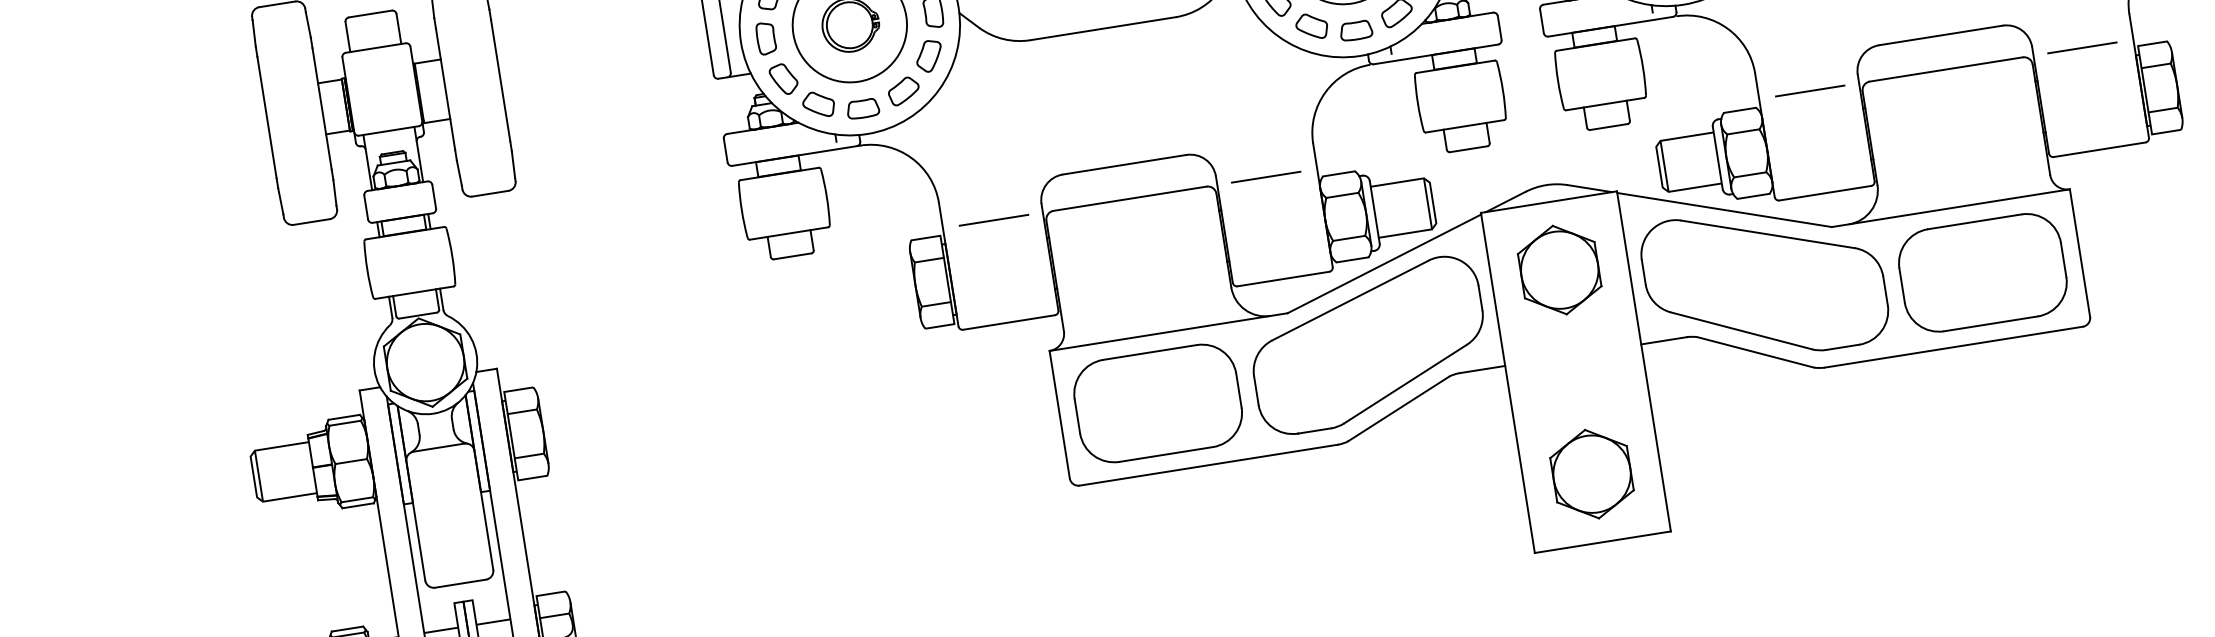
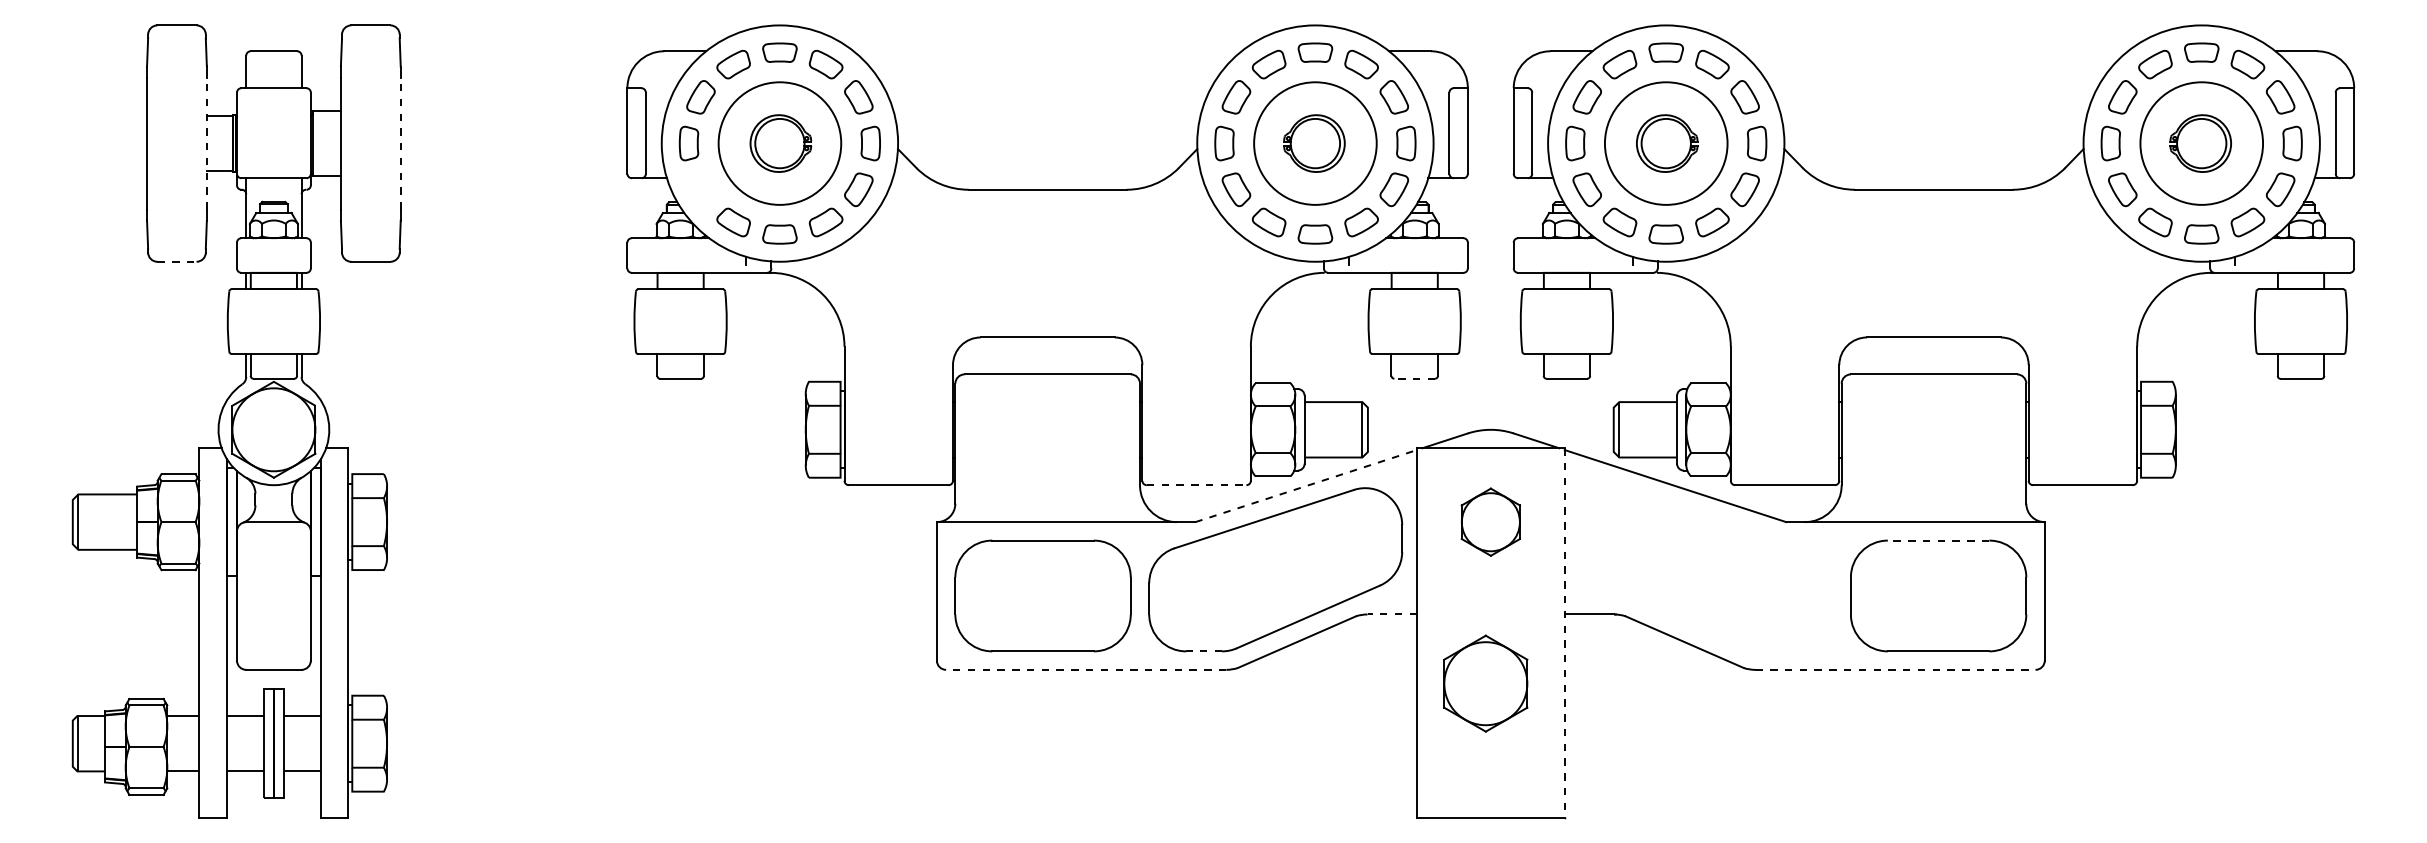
line: (2082, 48) -> (2081, 374), removed
part: (783, 79) -> (700, 189), removed
line: (500, 80) -> (400, 143), solid -> dashed
line: (1810, 91) -> (1786, 374), removed
line: (321, 108) -> (206, 143), solid -> dashed
line: (1468, 149) -> (1414, 378), solid -> dashed
line: (1266, 177) -> (1195, 374), removed
line: (993, 220) -> (899, 374), removed
line: (311, 221) -> (176, 261), solid -> dashed
line: (1974, 221) -> (1938, 540), solid -> dashed
line: (1384, 264) -> (1306, 486), solid -> dashed
part: (1559, 270) -> (1490, 522), size x0.7
line: (1283, 279) -> (1196, 485), solid -> dashed
part: (1764, 282) -> (1705, 569), removed
line: (1953, 346) -> (1895, 669), solid -> dashed
line: (1643, 361) -> (1564, 632), solid -> dashed
line: (1482, 369) -> (1392, 614), solid -> dashed
line: (1314, 431) -> (1204, 651), solid -> dashed
line: (1207, 464) -> (1085, 669), solid -> dashed
part: (1591, 474) -> (1485, 683), moved

